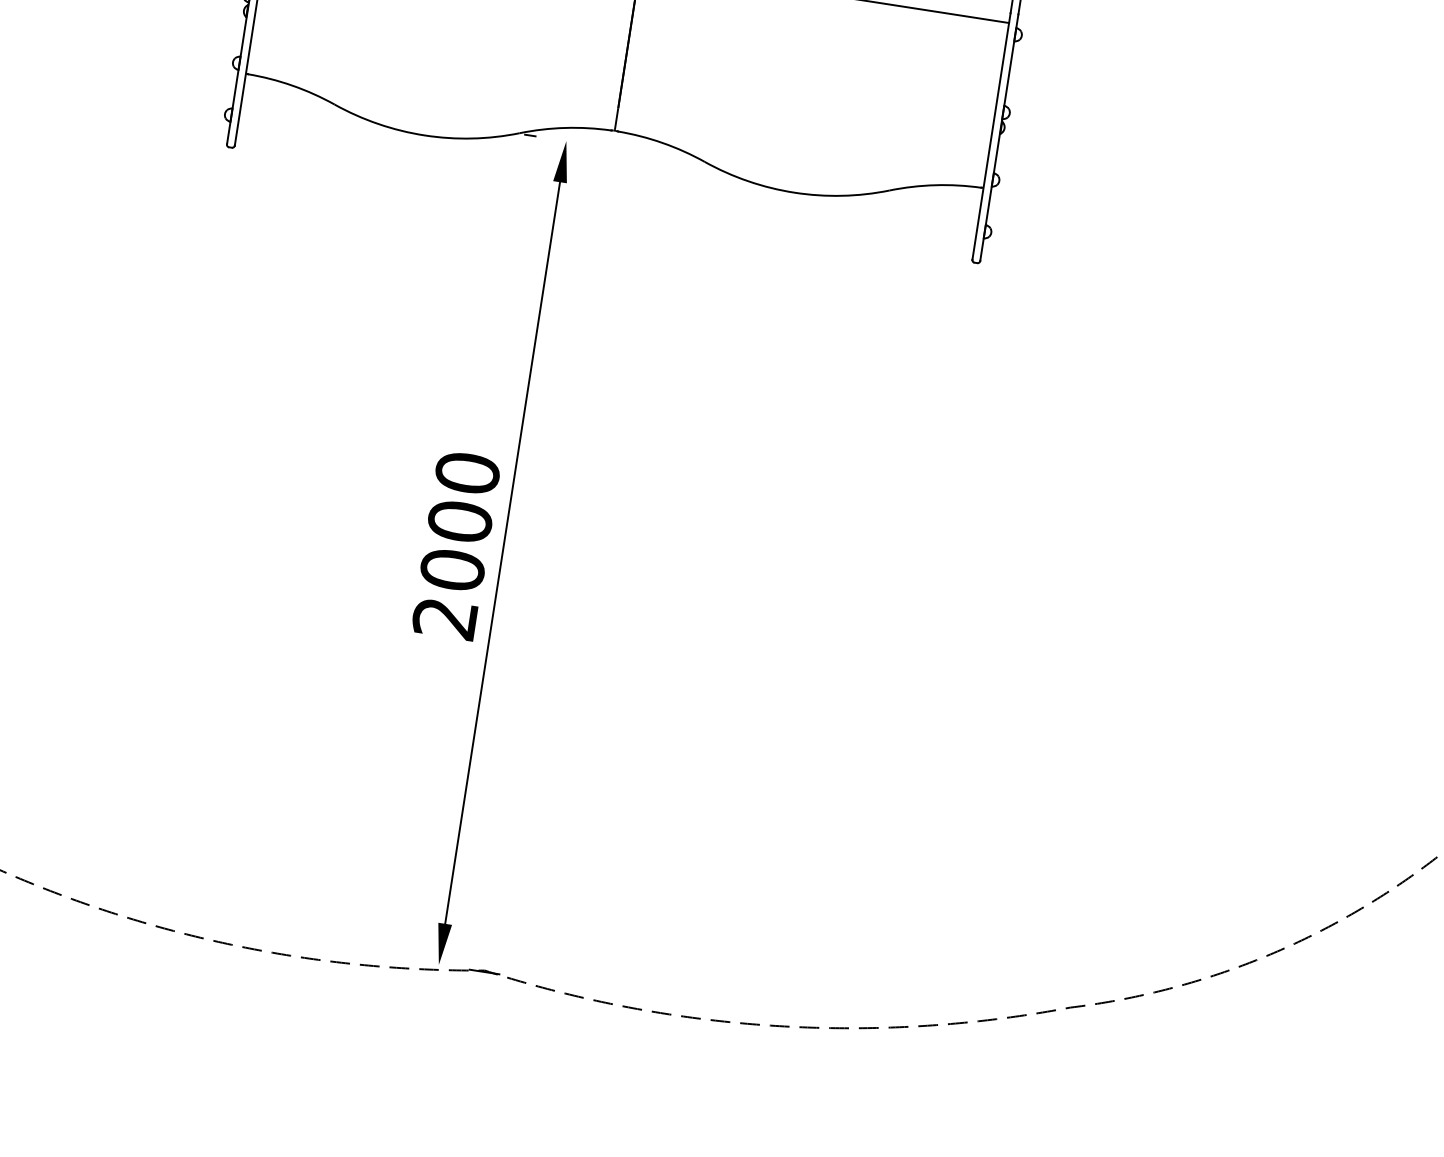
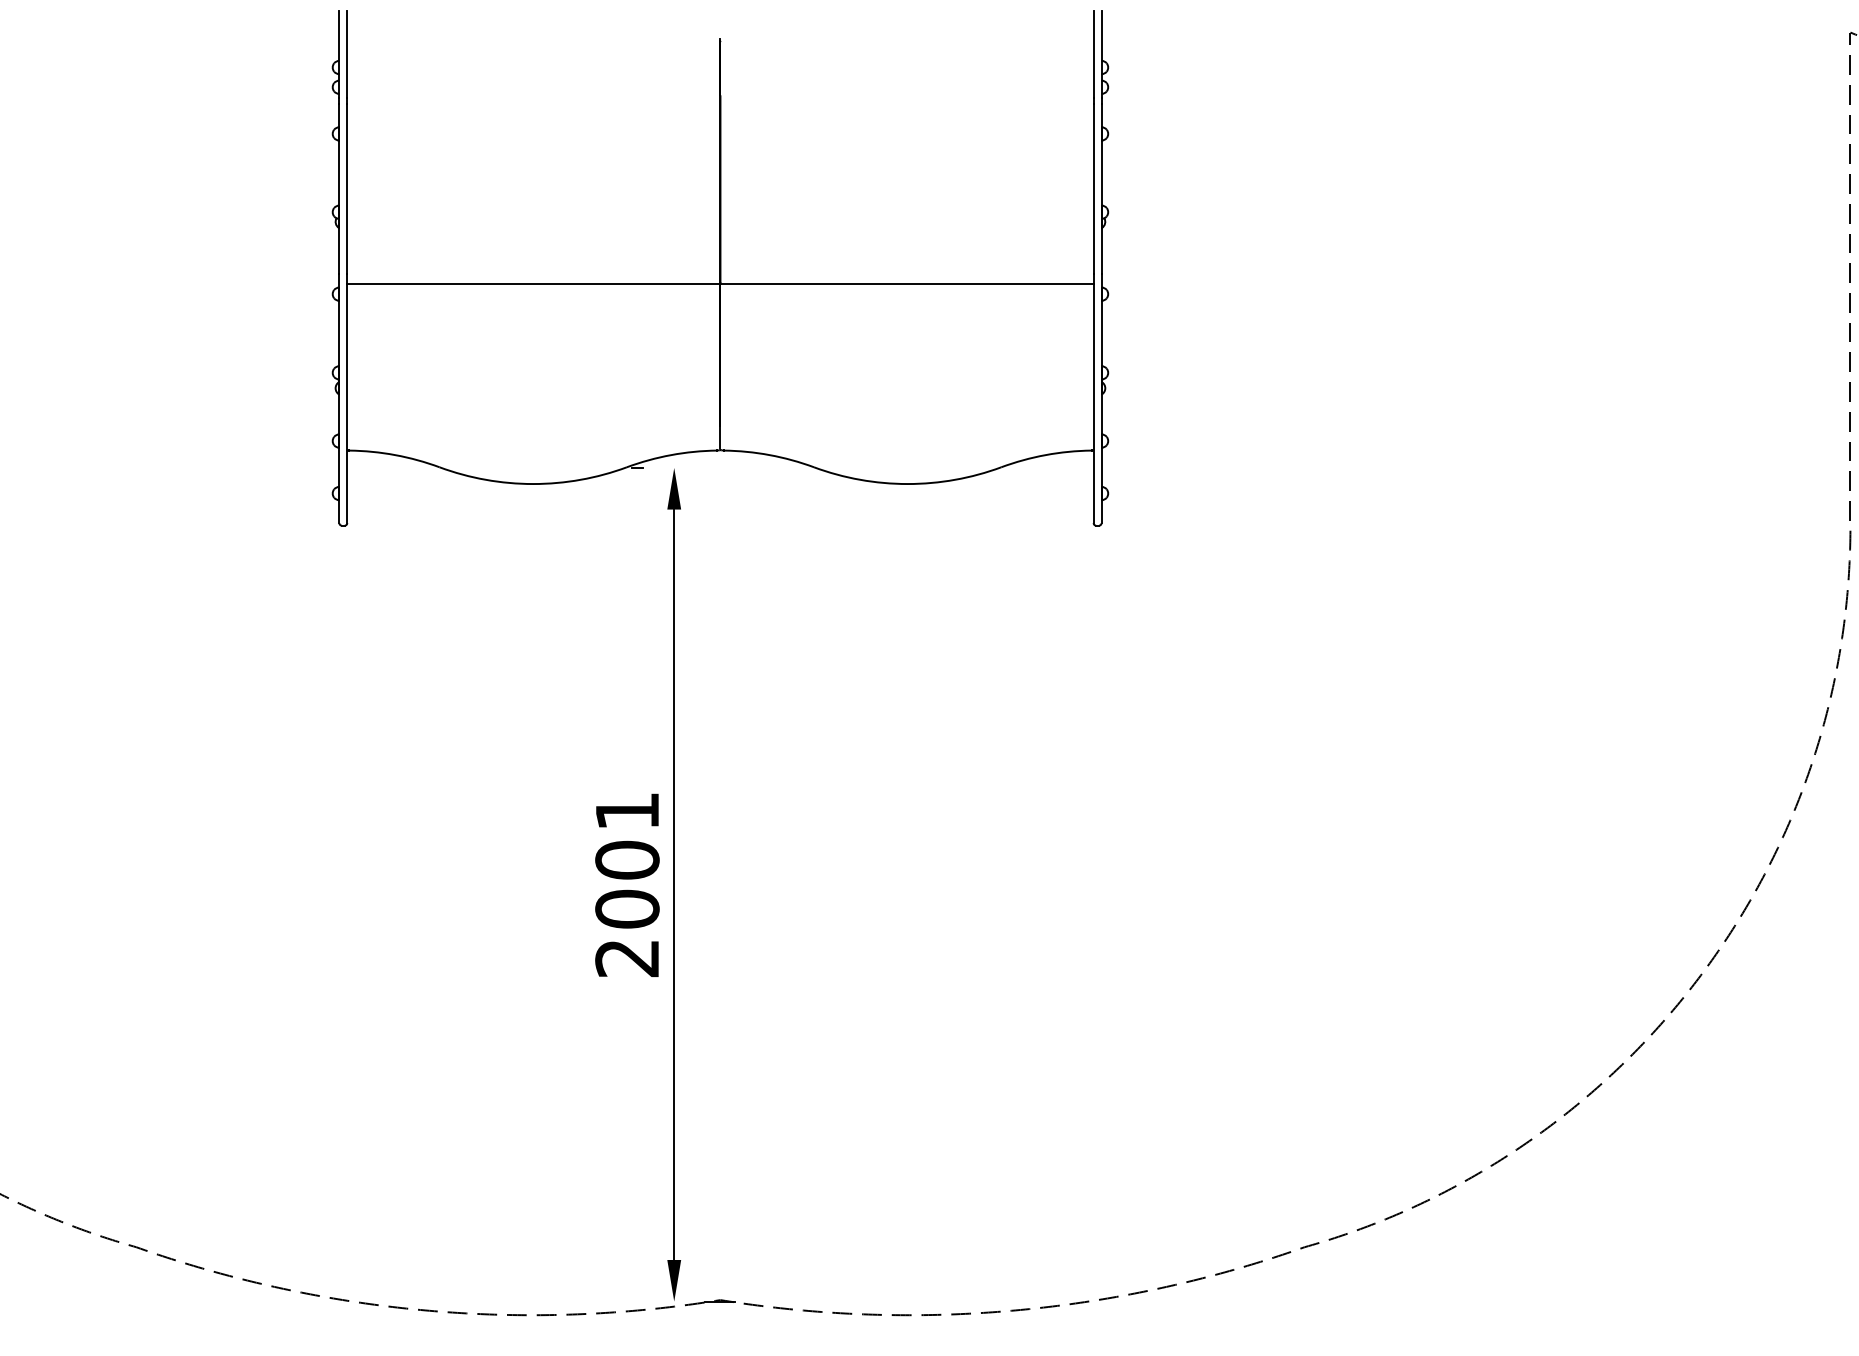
text: (467, 472) -> (627, 810), 2000 -> 2001

